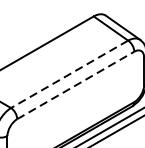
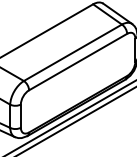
line: (69, 73) -> (72, 52), dashed -> solid
line: (76, 85) -> (78, 62), dashed -> solid

